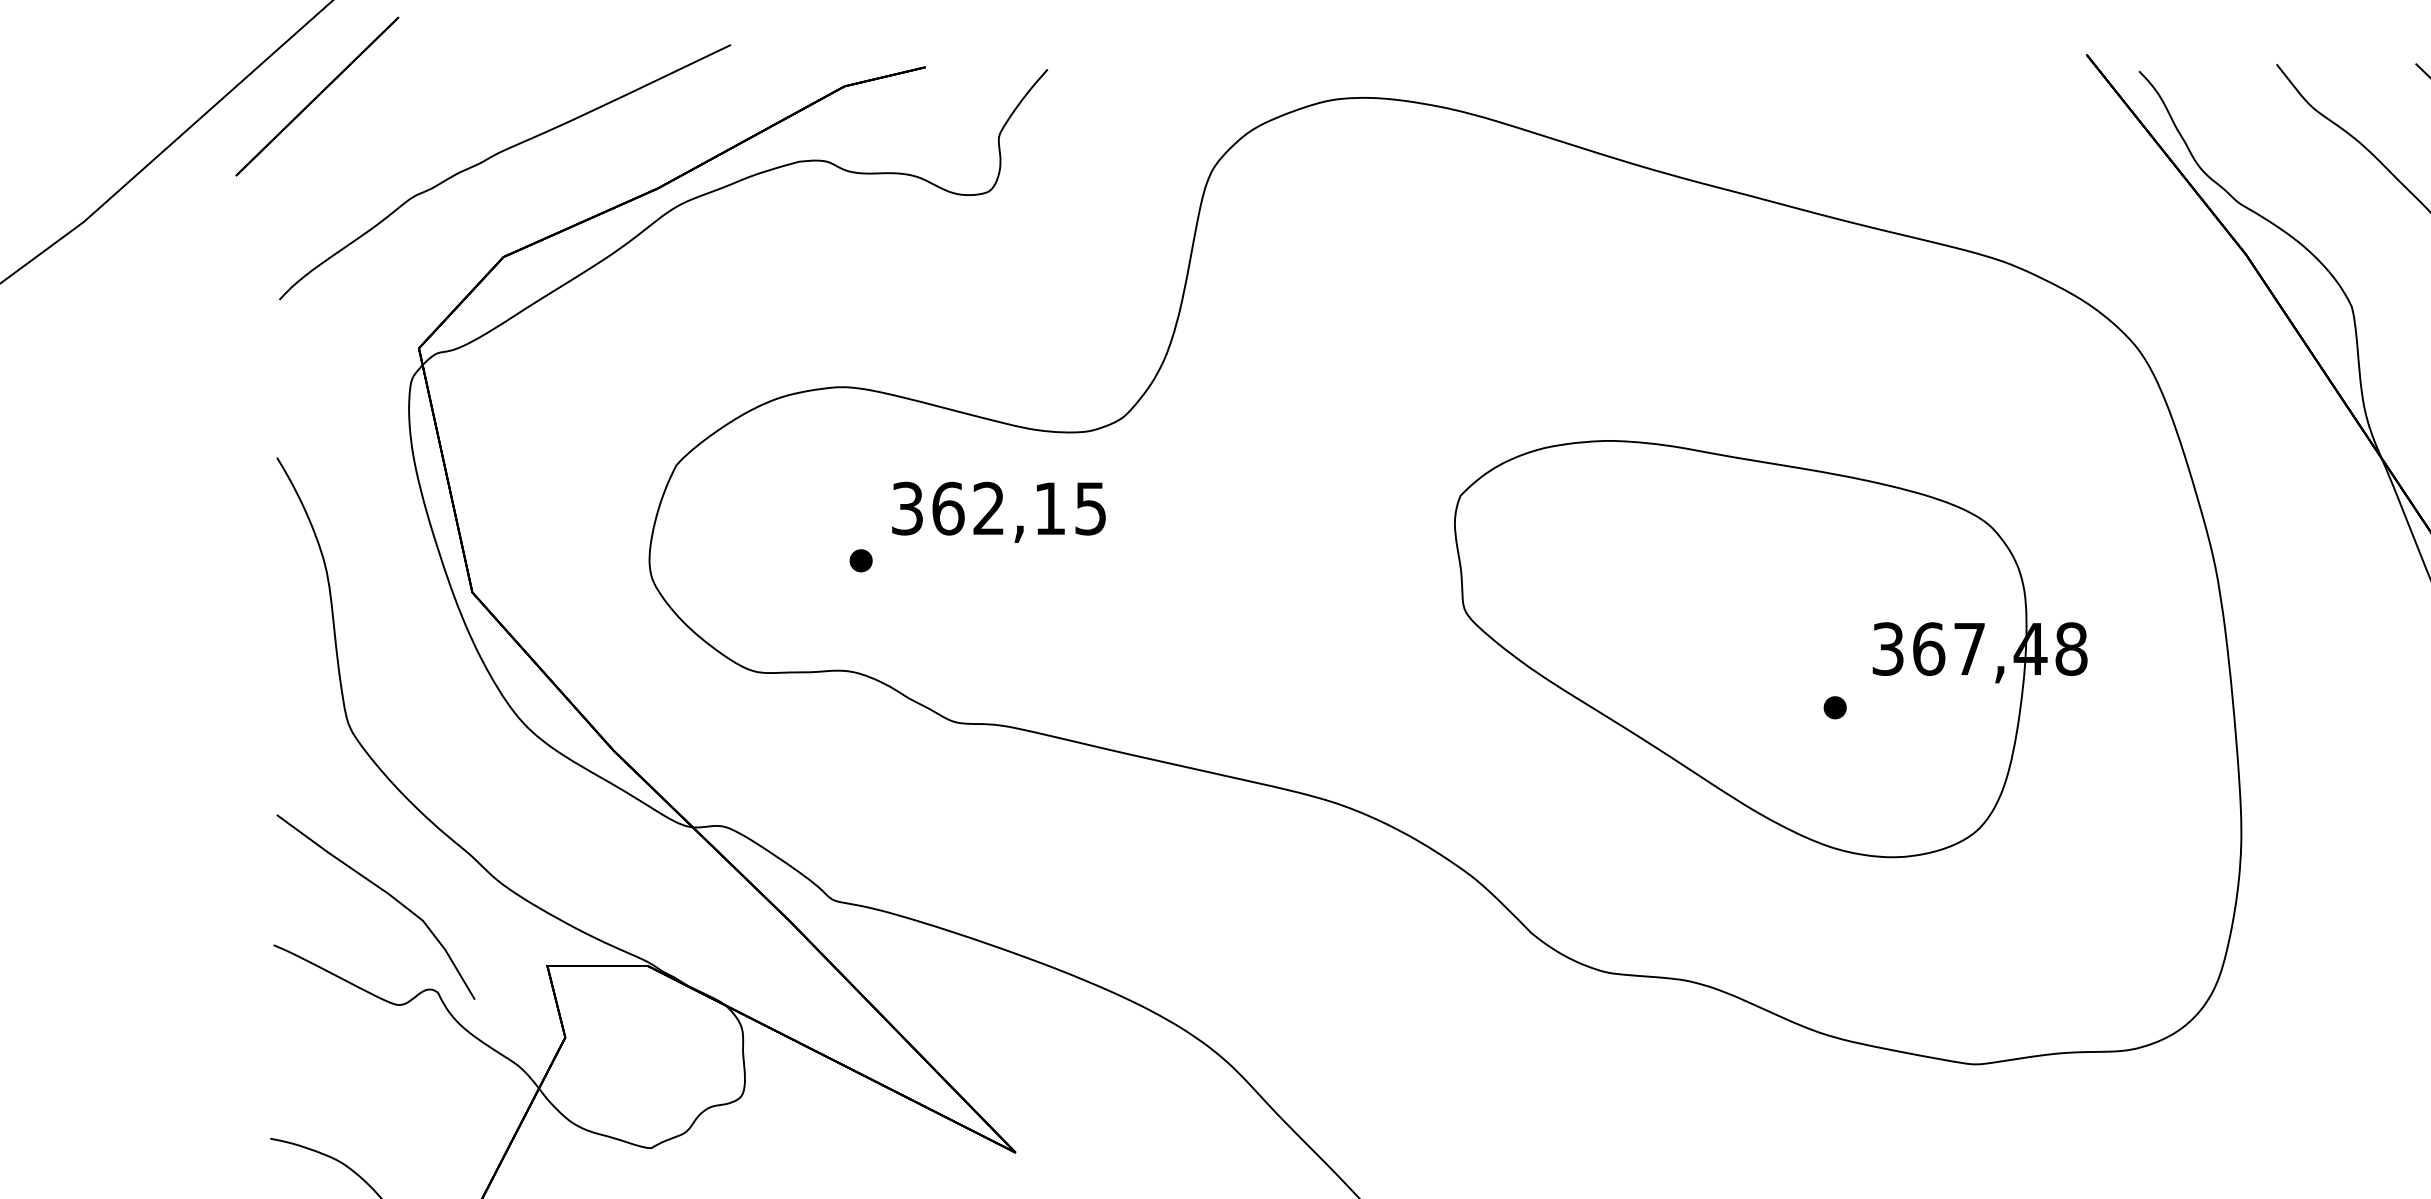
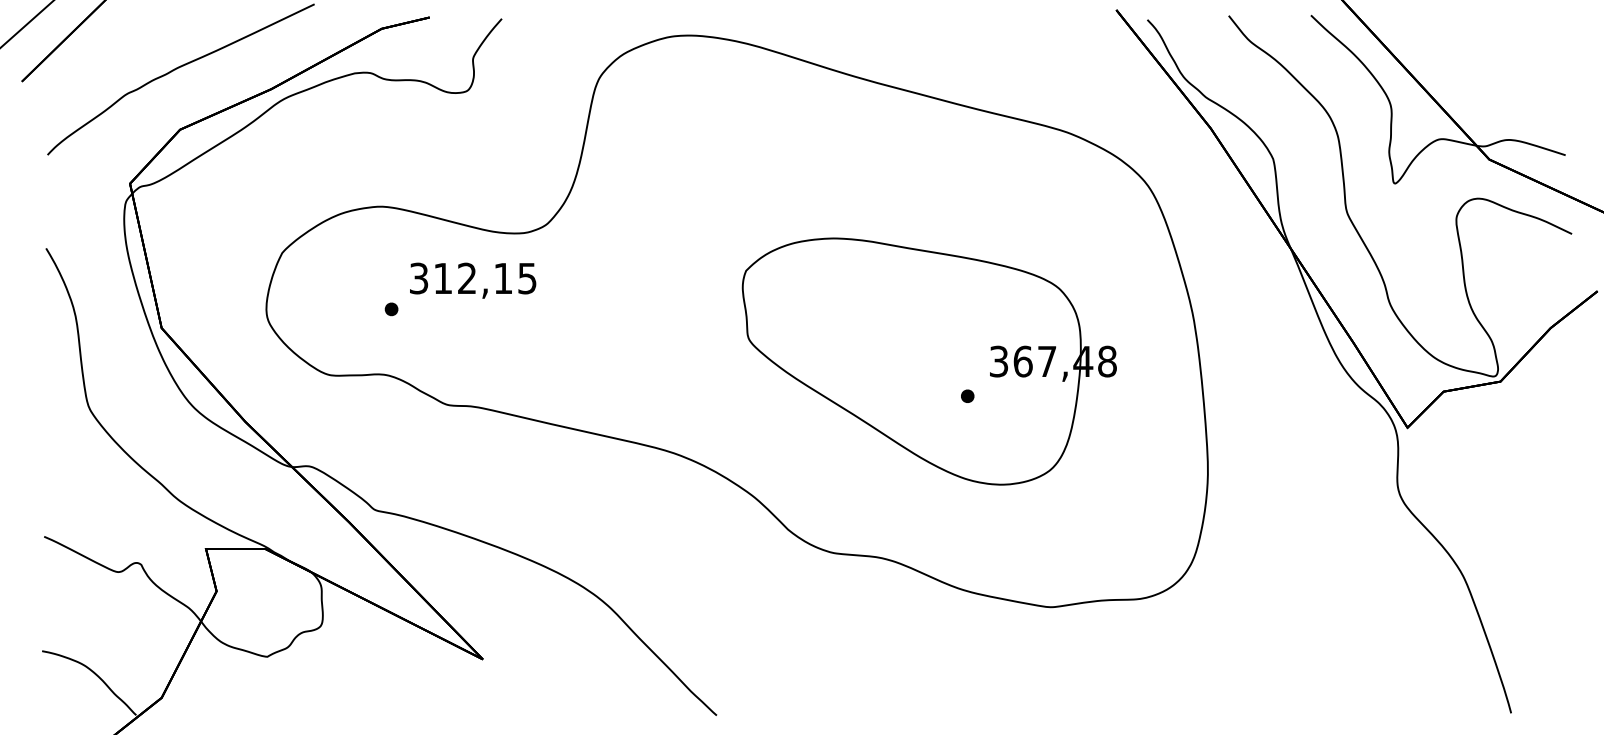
text: (947, 508) -> (442, 278), 362,15 -> 312,15
curve: (382, 892) -> (108, 505), removed

